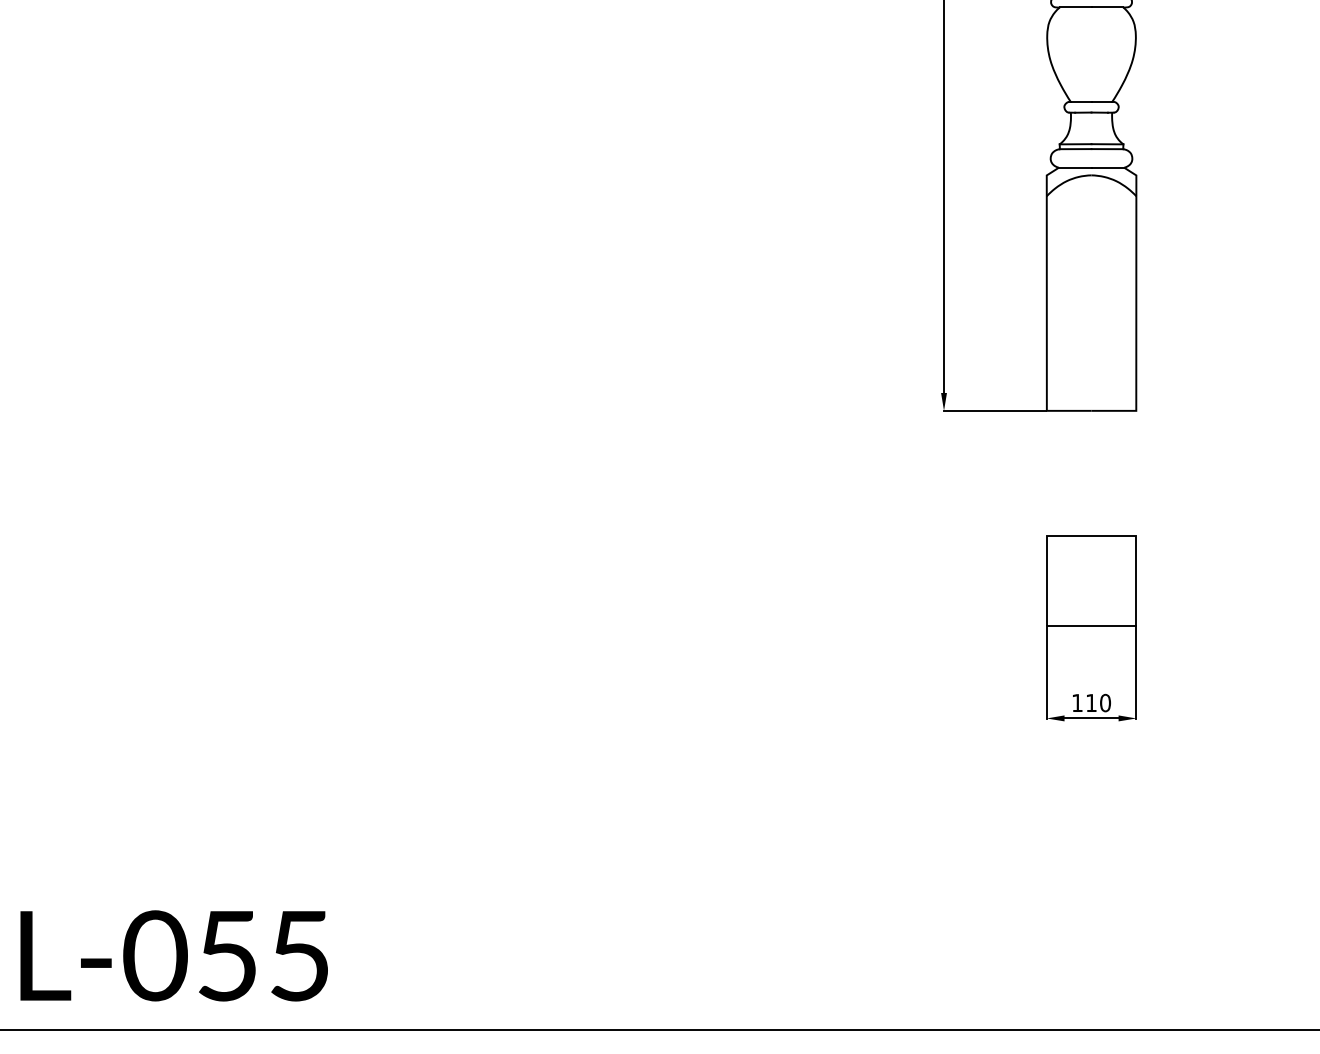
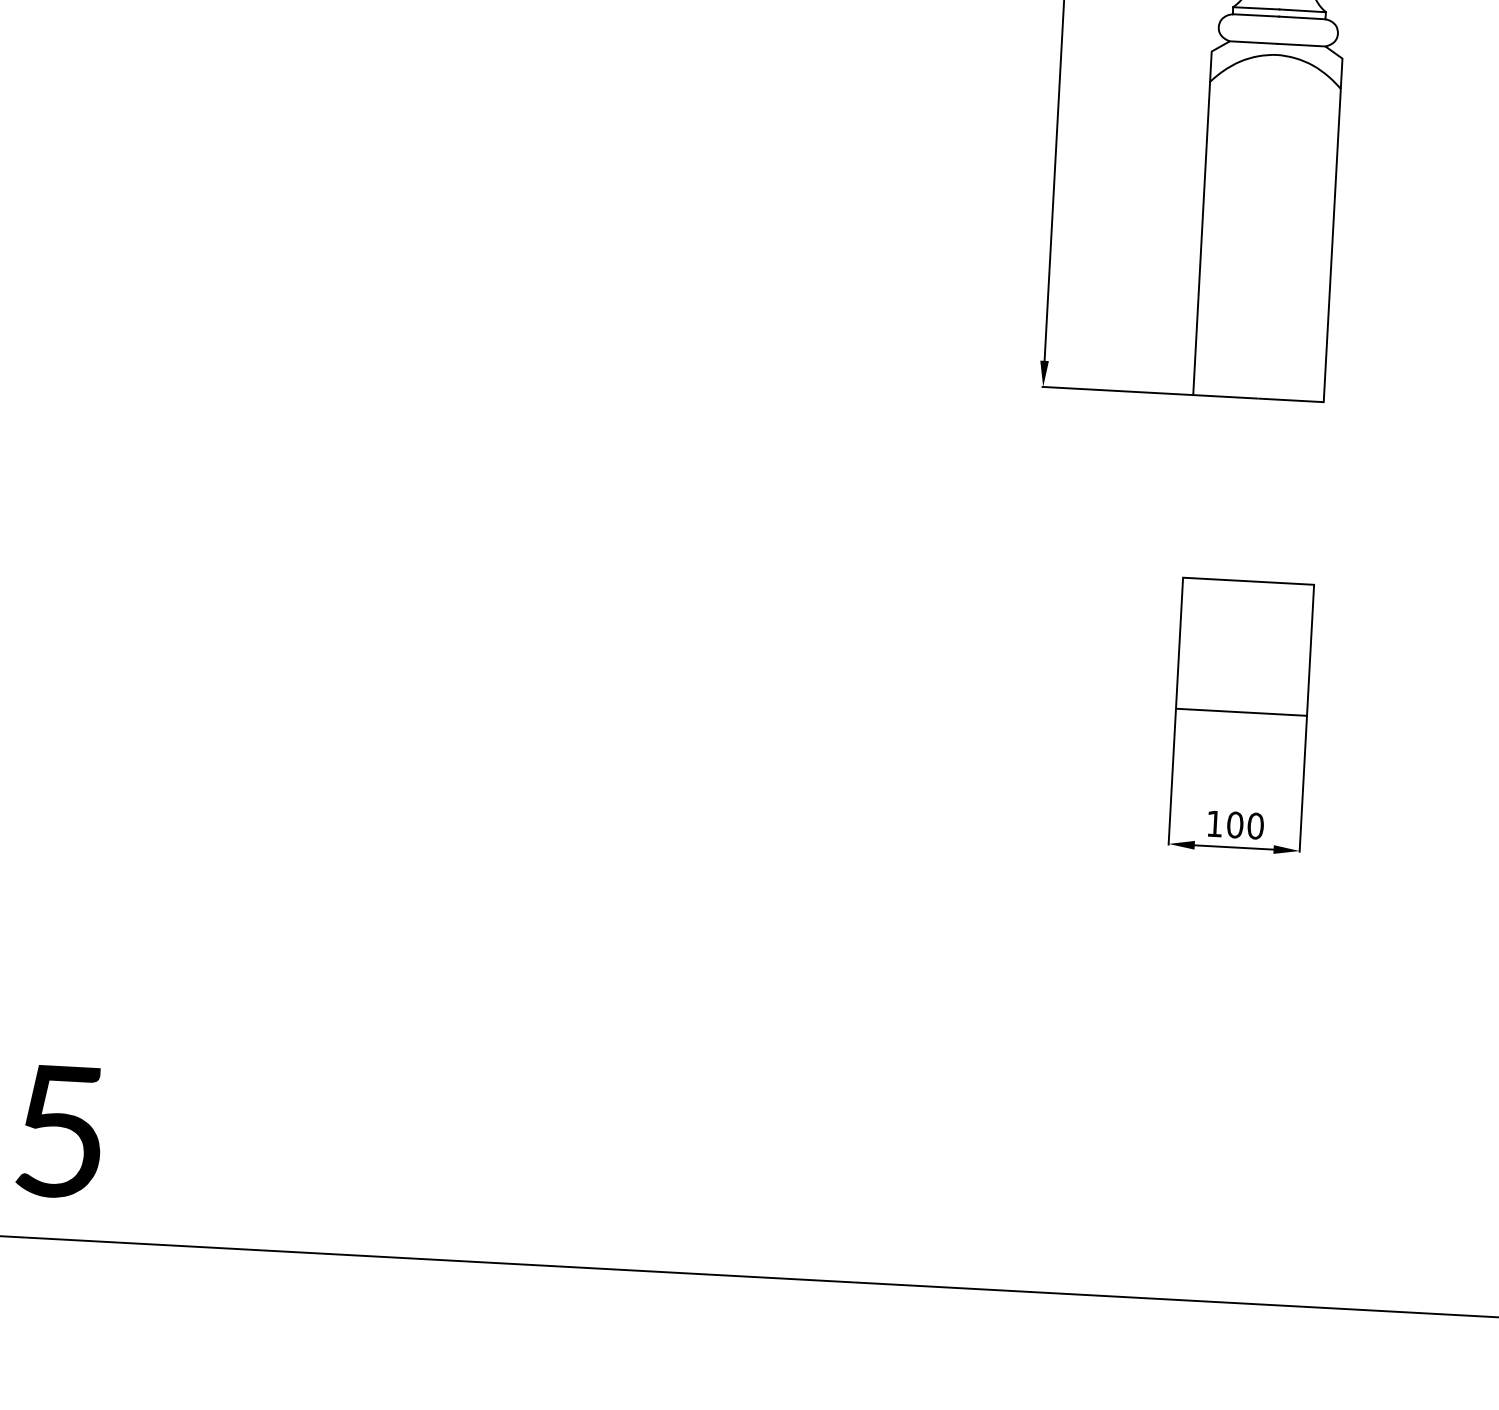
text: (1091, 702) -> (1235, 824), 110 -> 100

